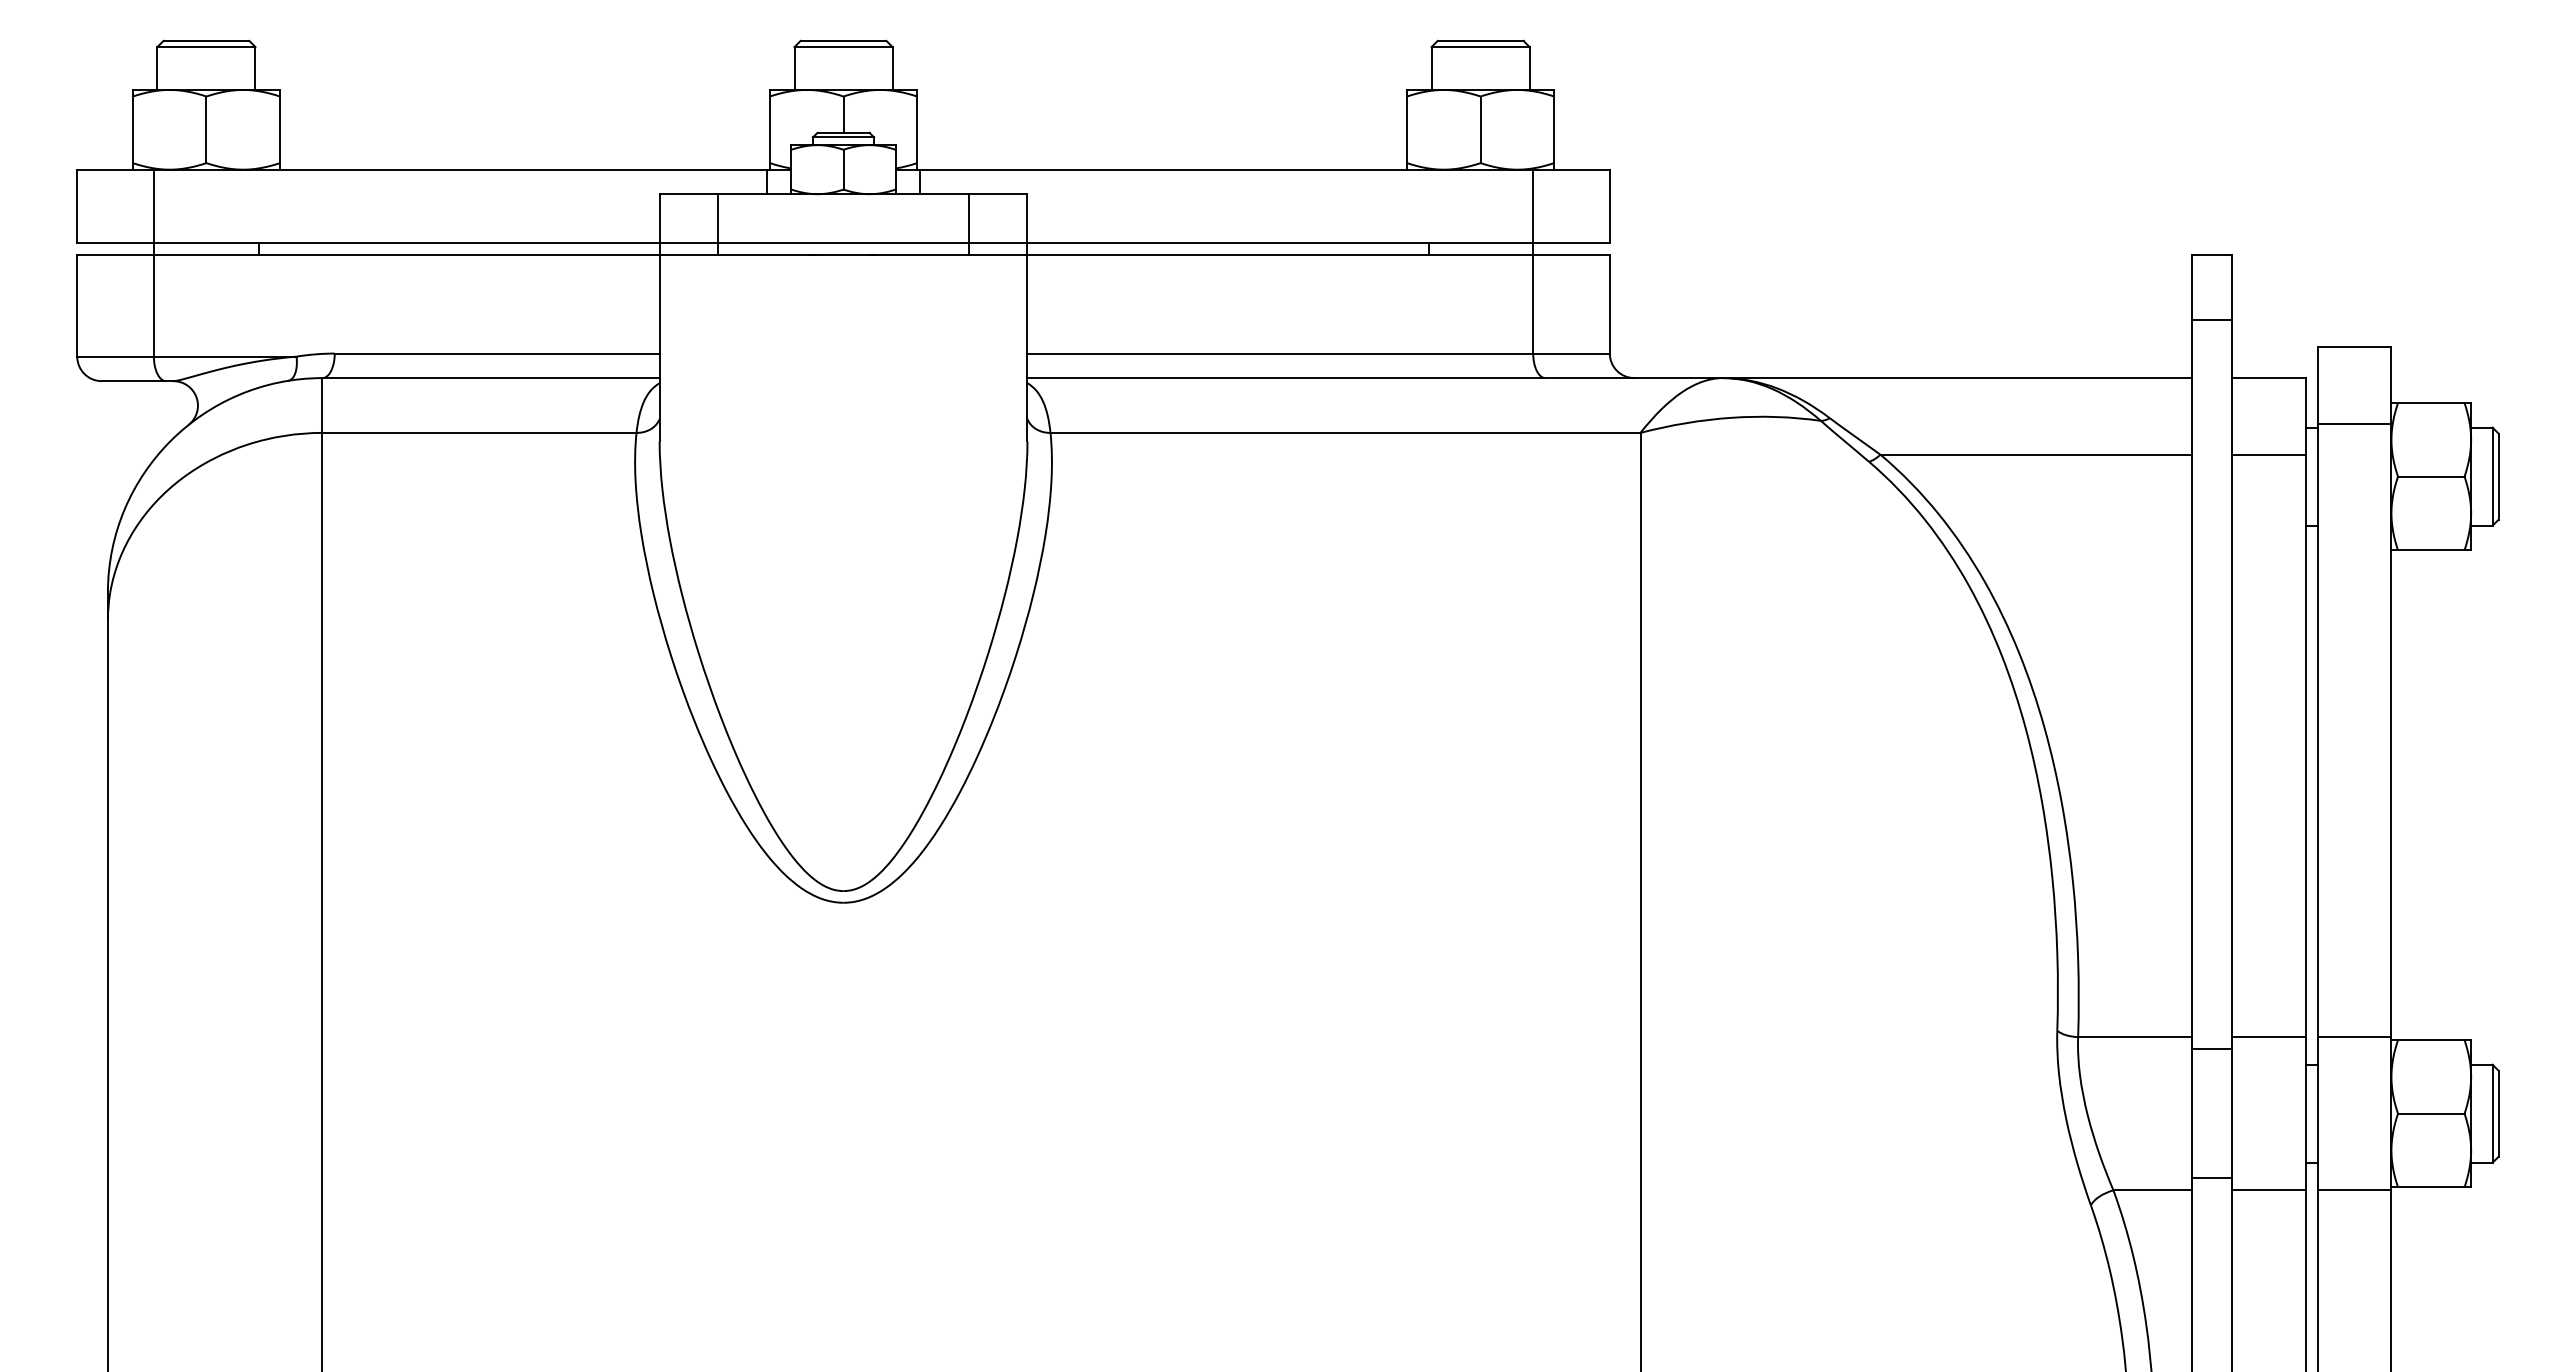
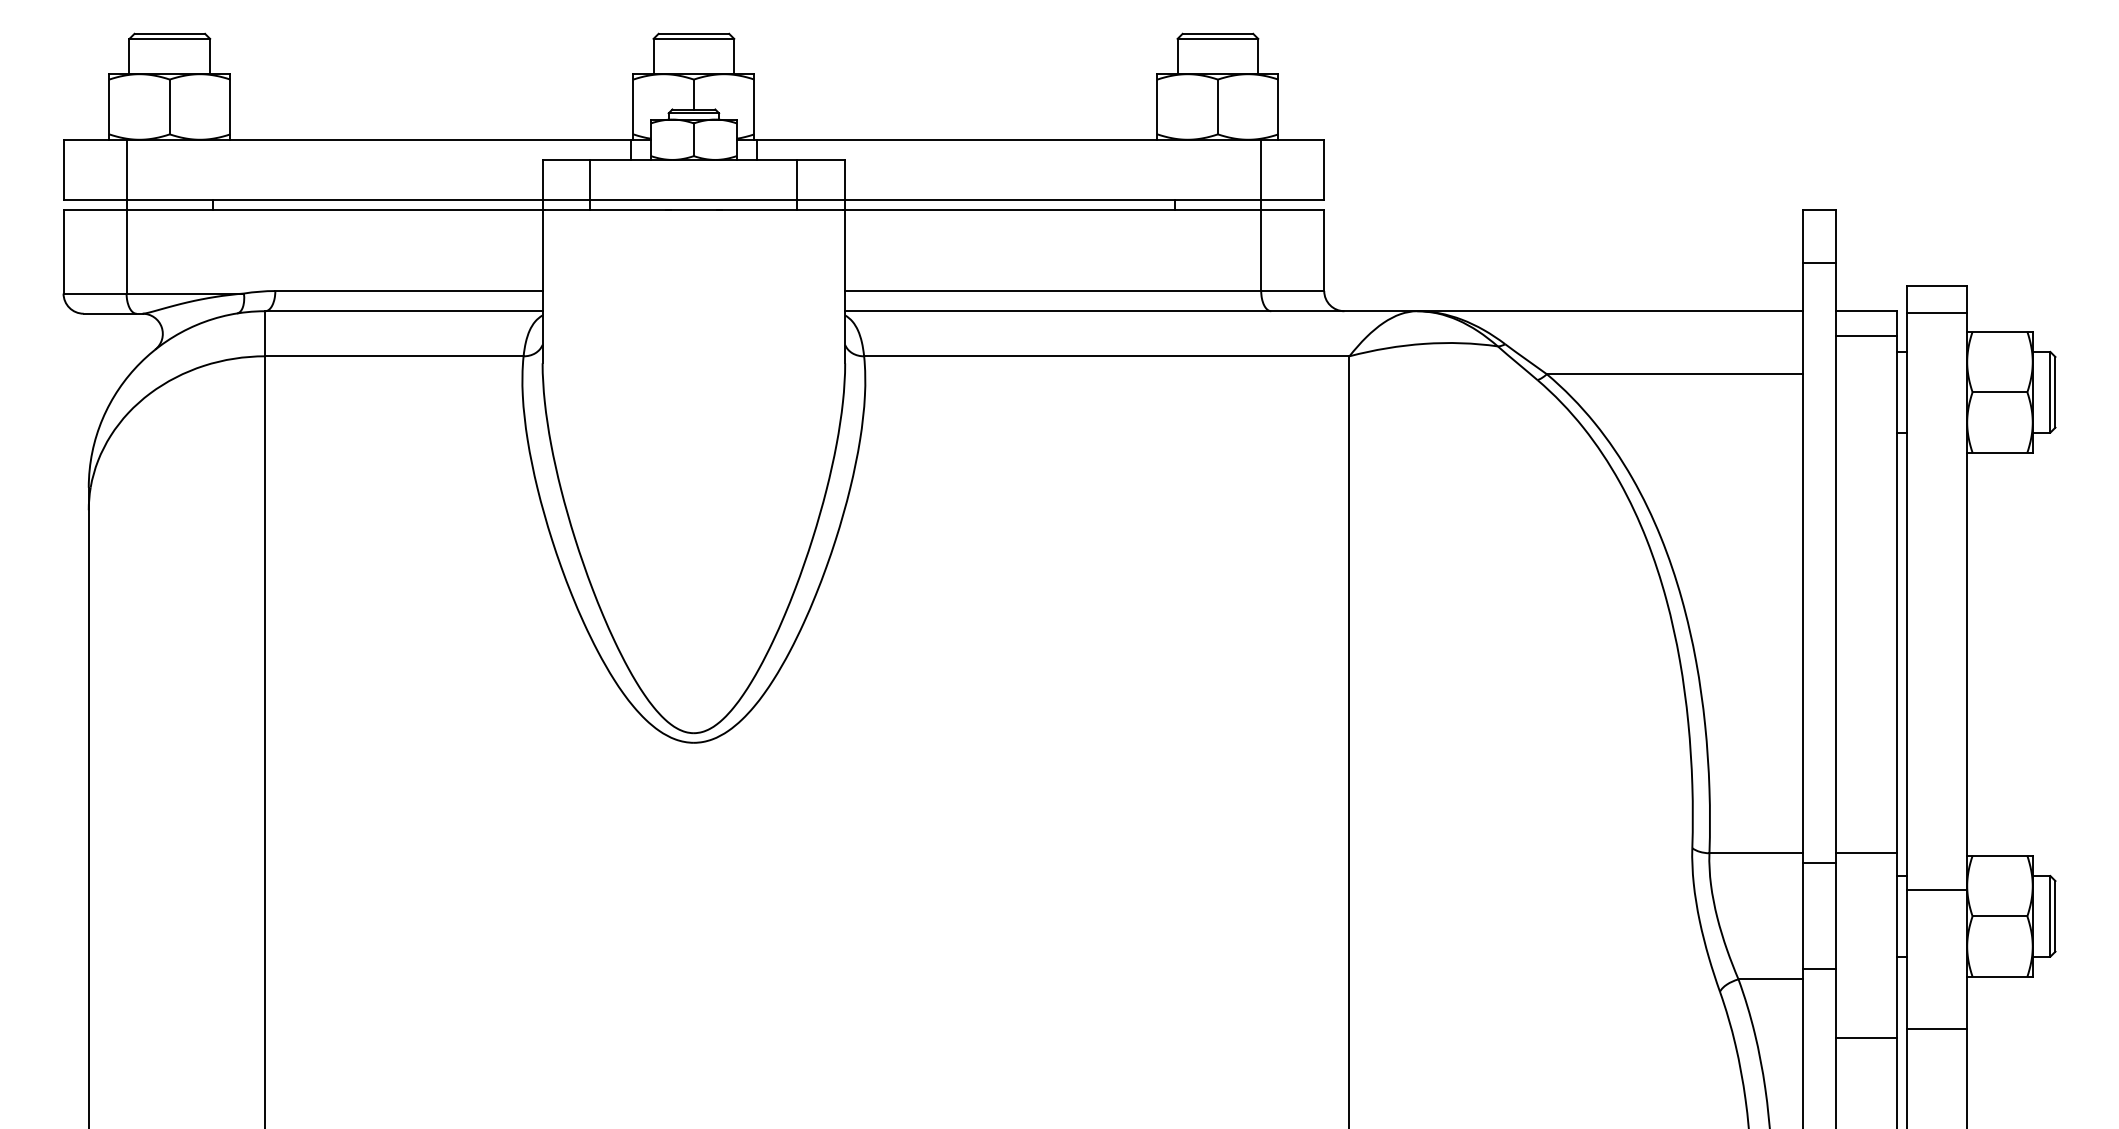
line: (2354, 424) -> (1936, 313), moved
line: (2268, 454) -> (1866, 336), moved
line: (2354, 1037) -> (1936, 889), moved
line: (2268, 1190) -> (1866, 1037), moved
line: (2354, 1190) -> (1936, 1028), moved

